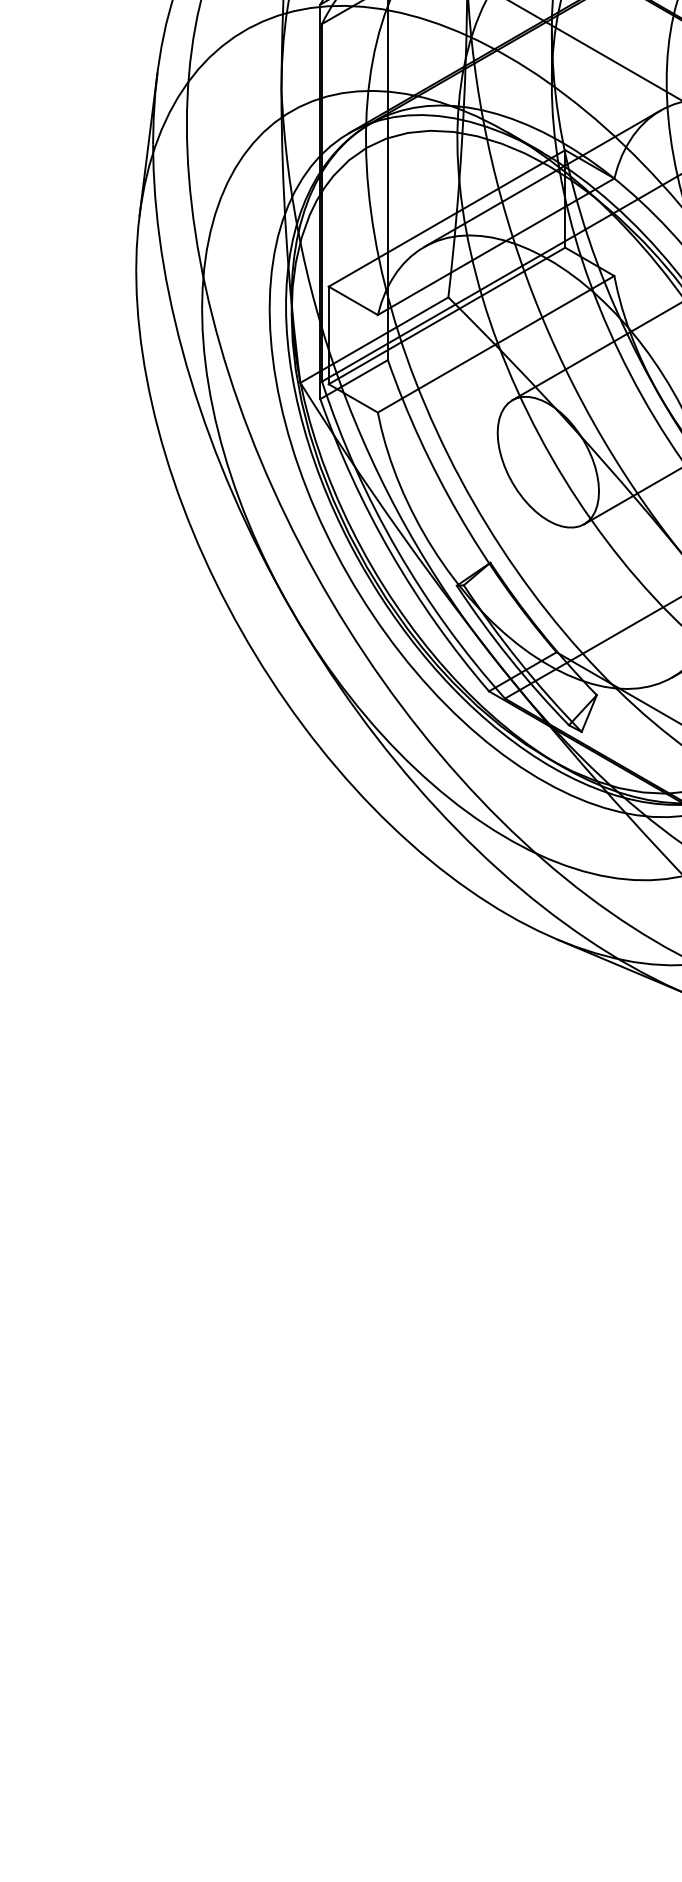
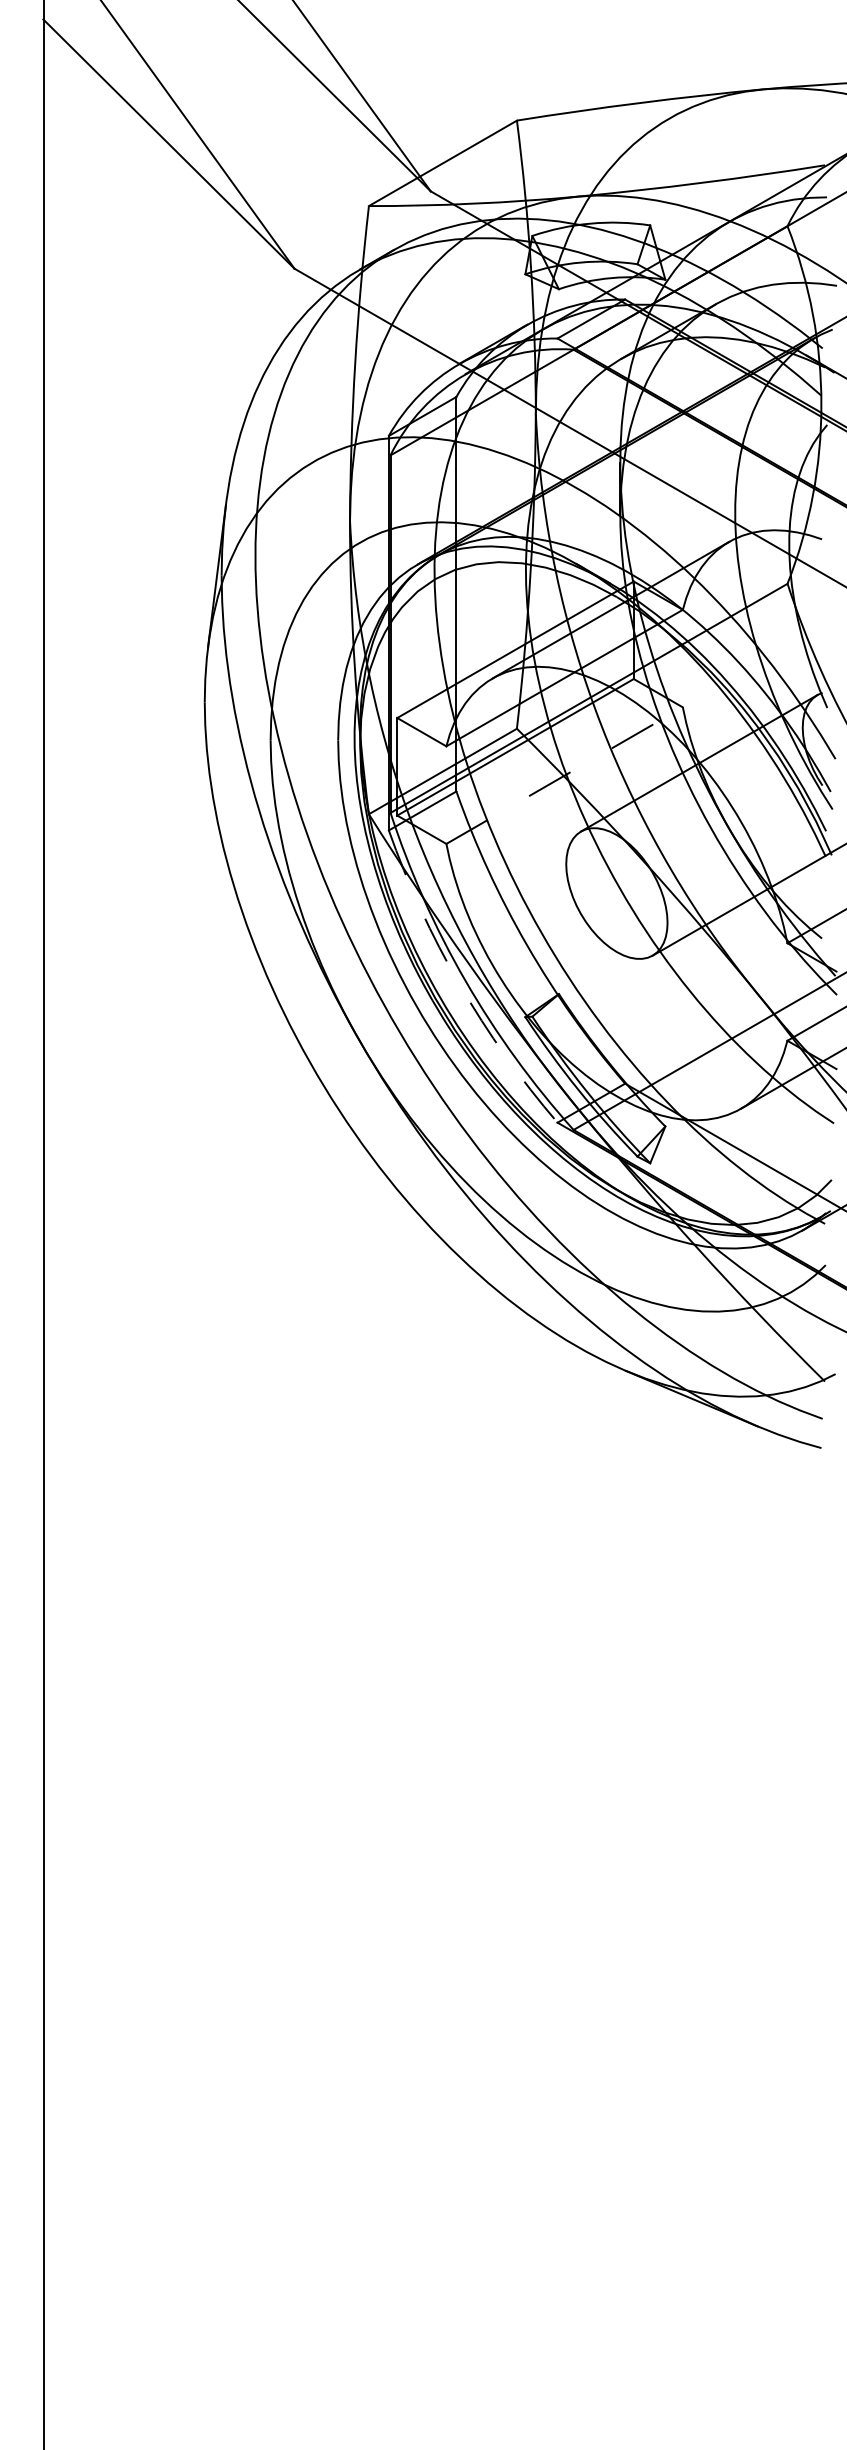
line: (495, 344) -> (564, 775), solid -> dashed
arc: (390, 553) -> (459, 984), solid -> dashed

